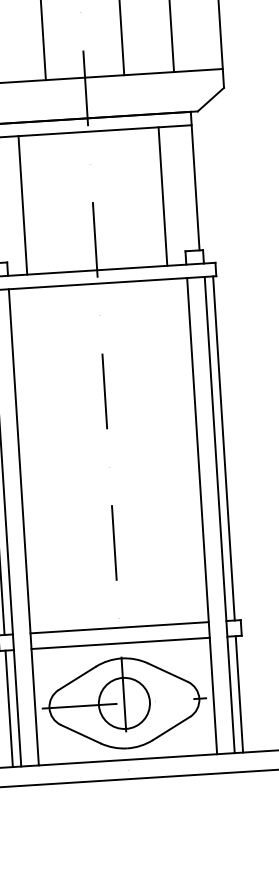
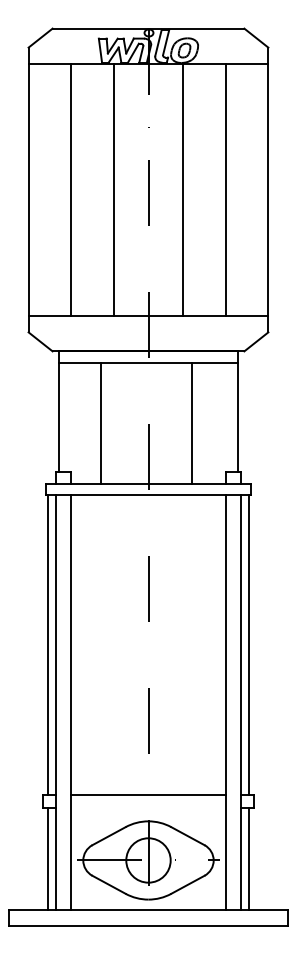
line: (162, 196) -> (191, 423), moved
line: (22, 205) -> (100, 423), moved
line: (120, 643) -> (148, 808), removed

